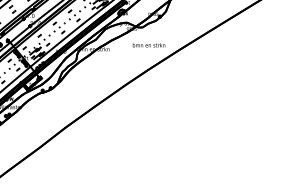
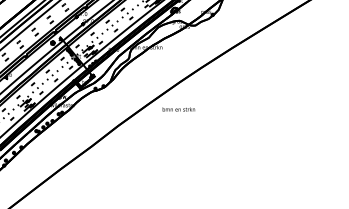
text: (148, 45) -> (178, 109), moved

